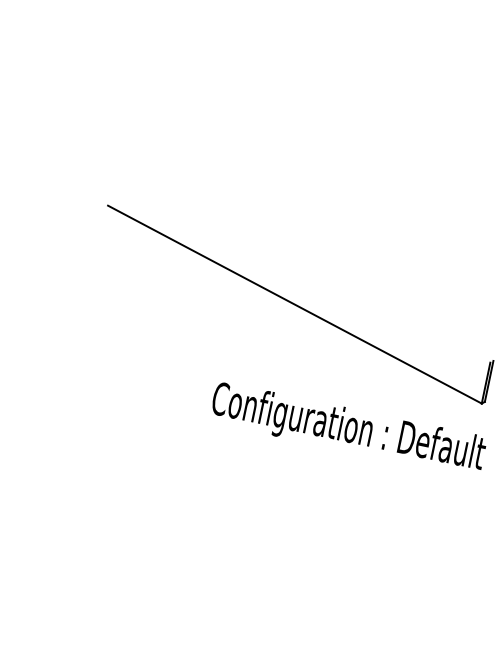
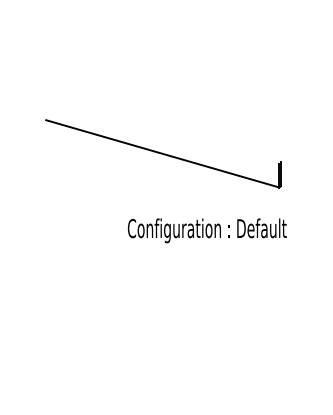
text: (346, 428) -> (206, 230), moved

